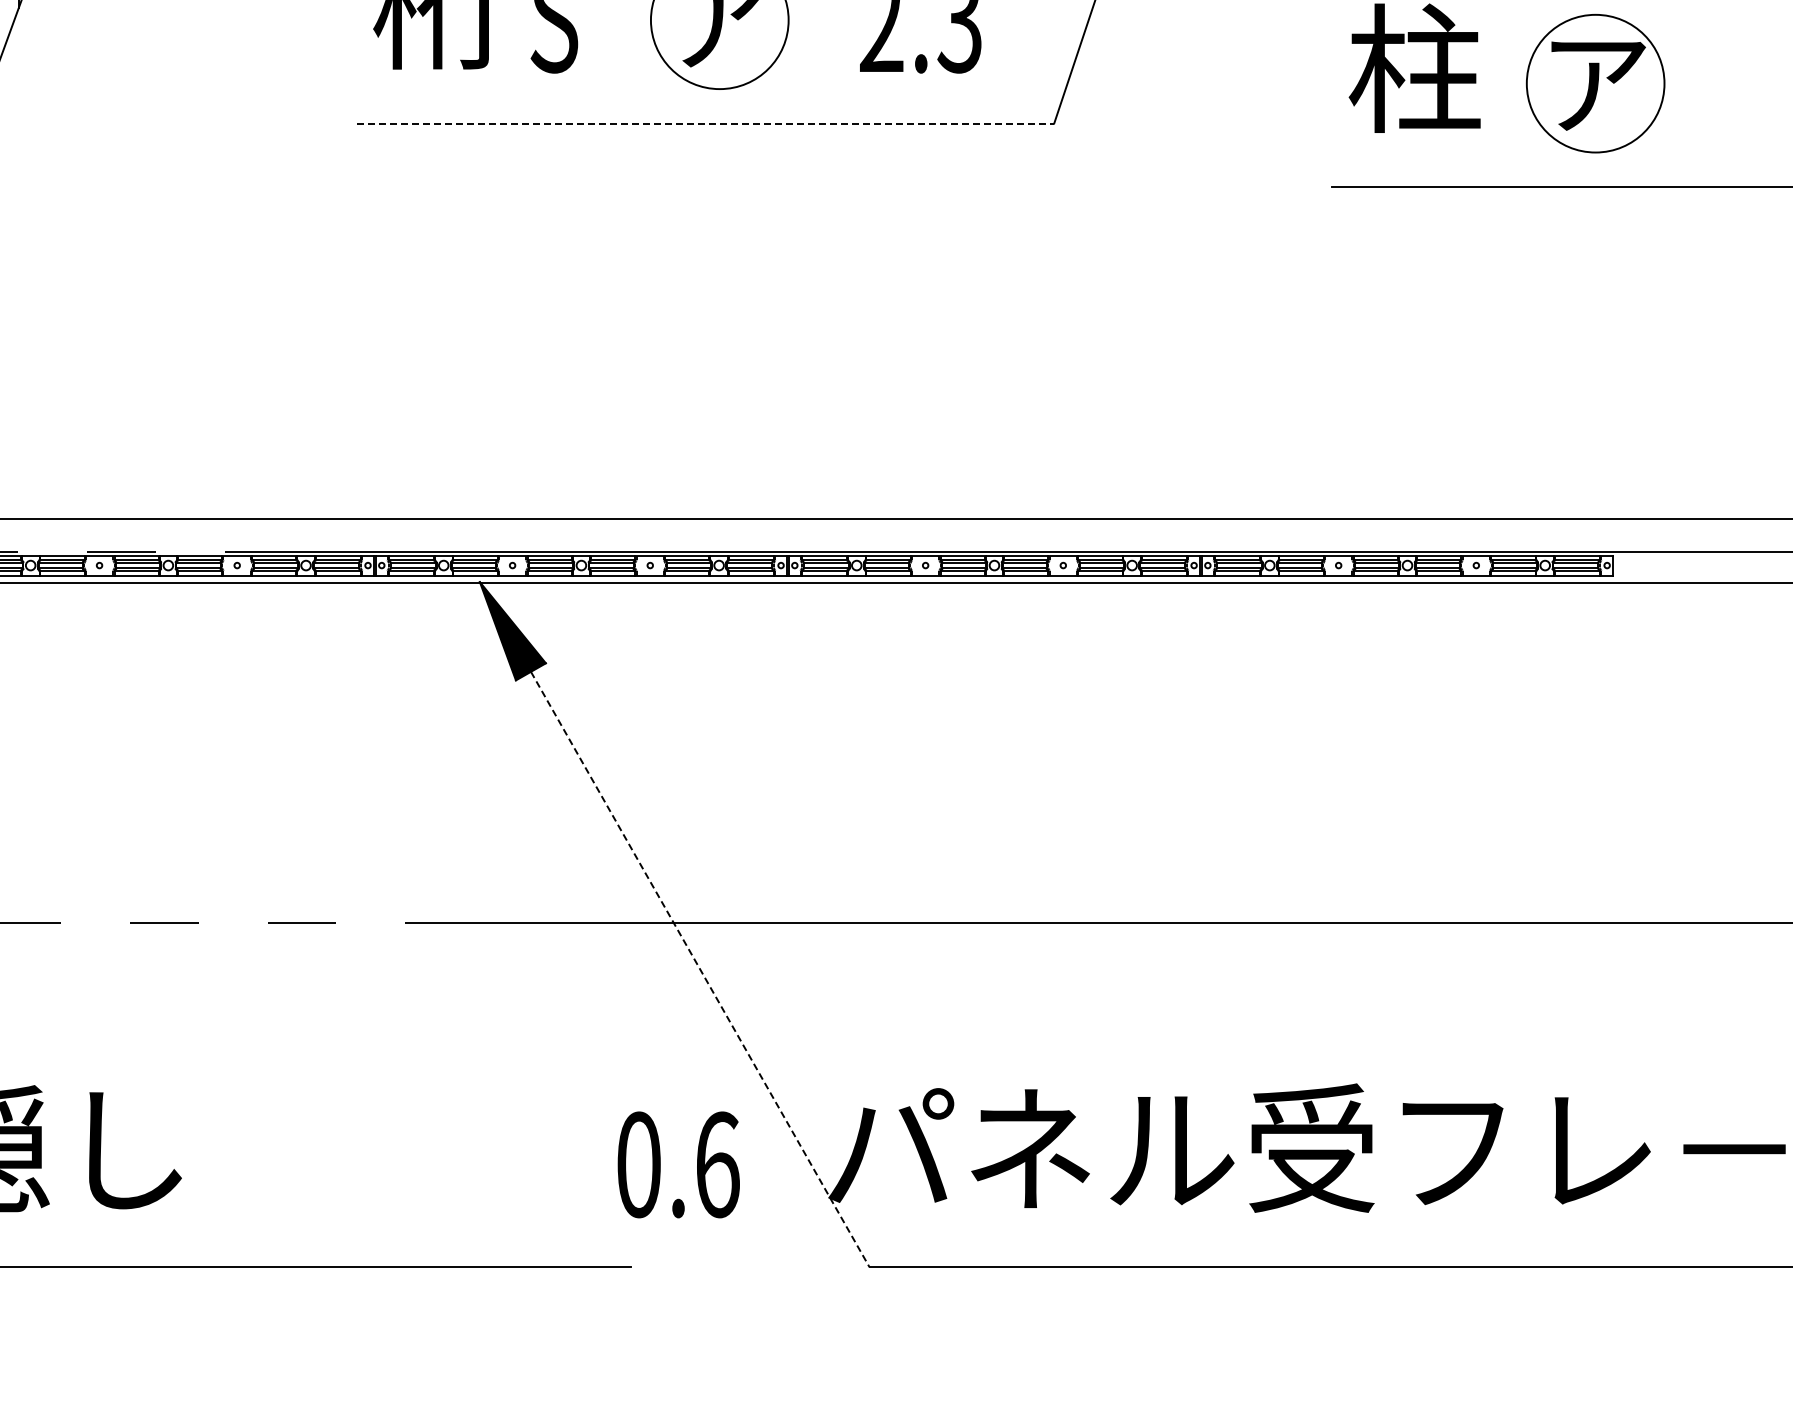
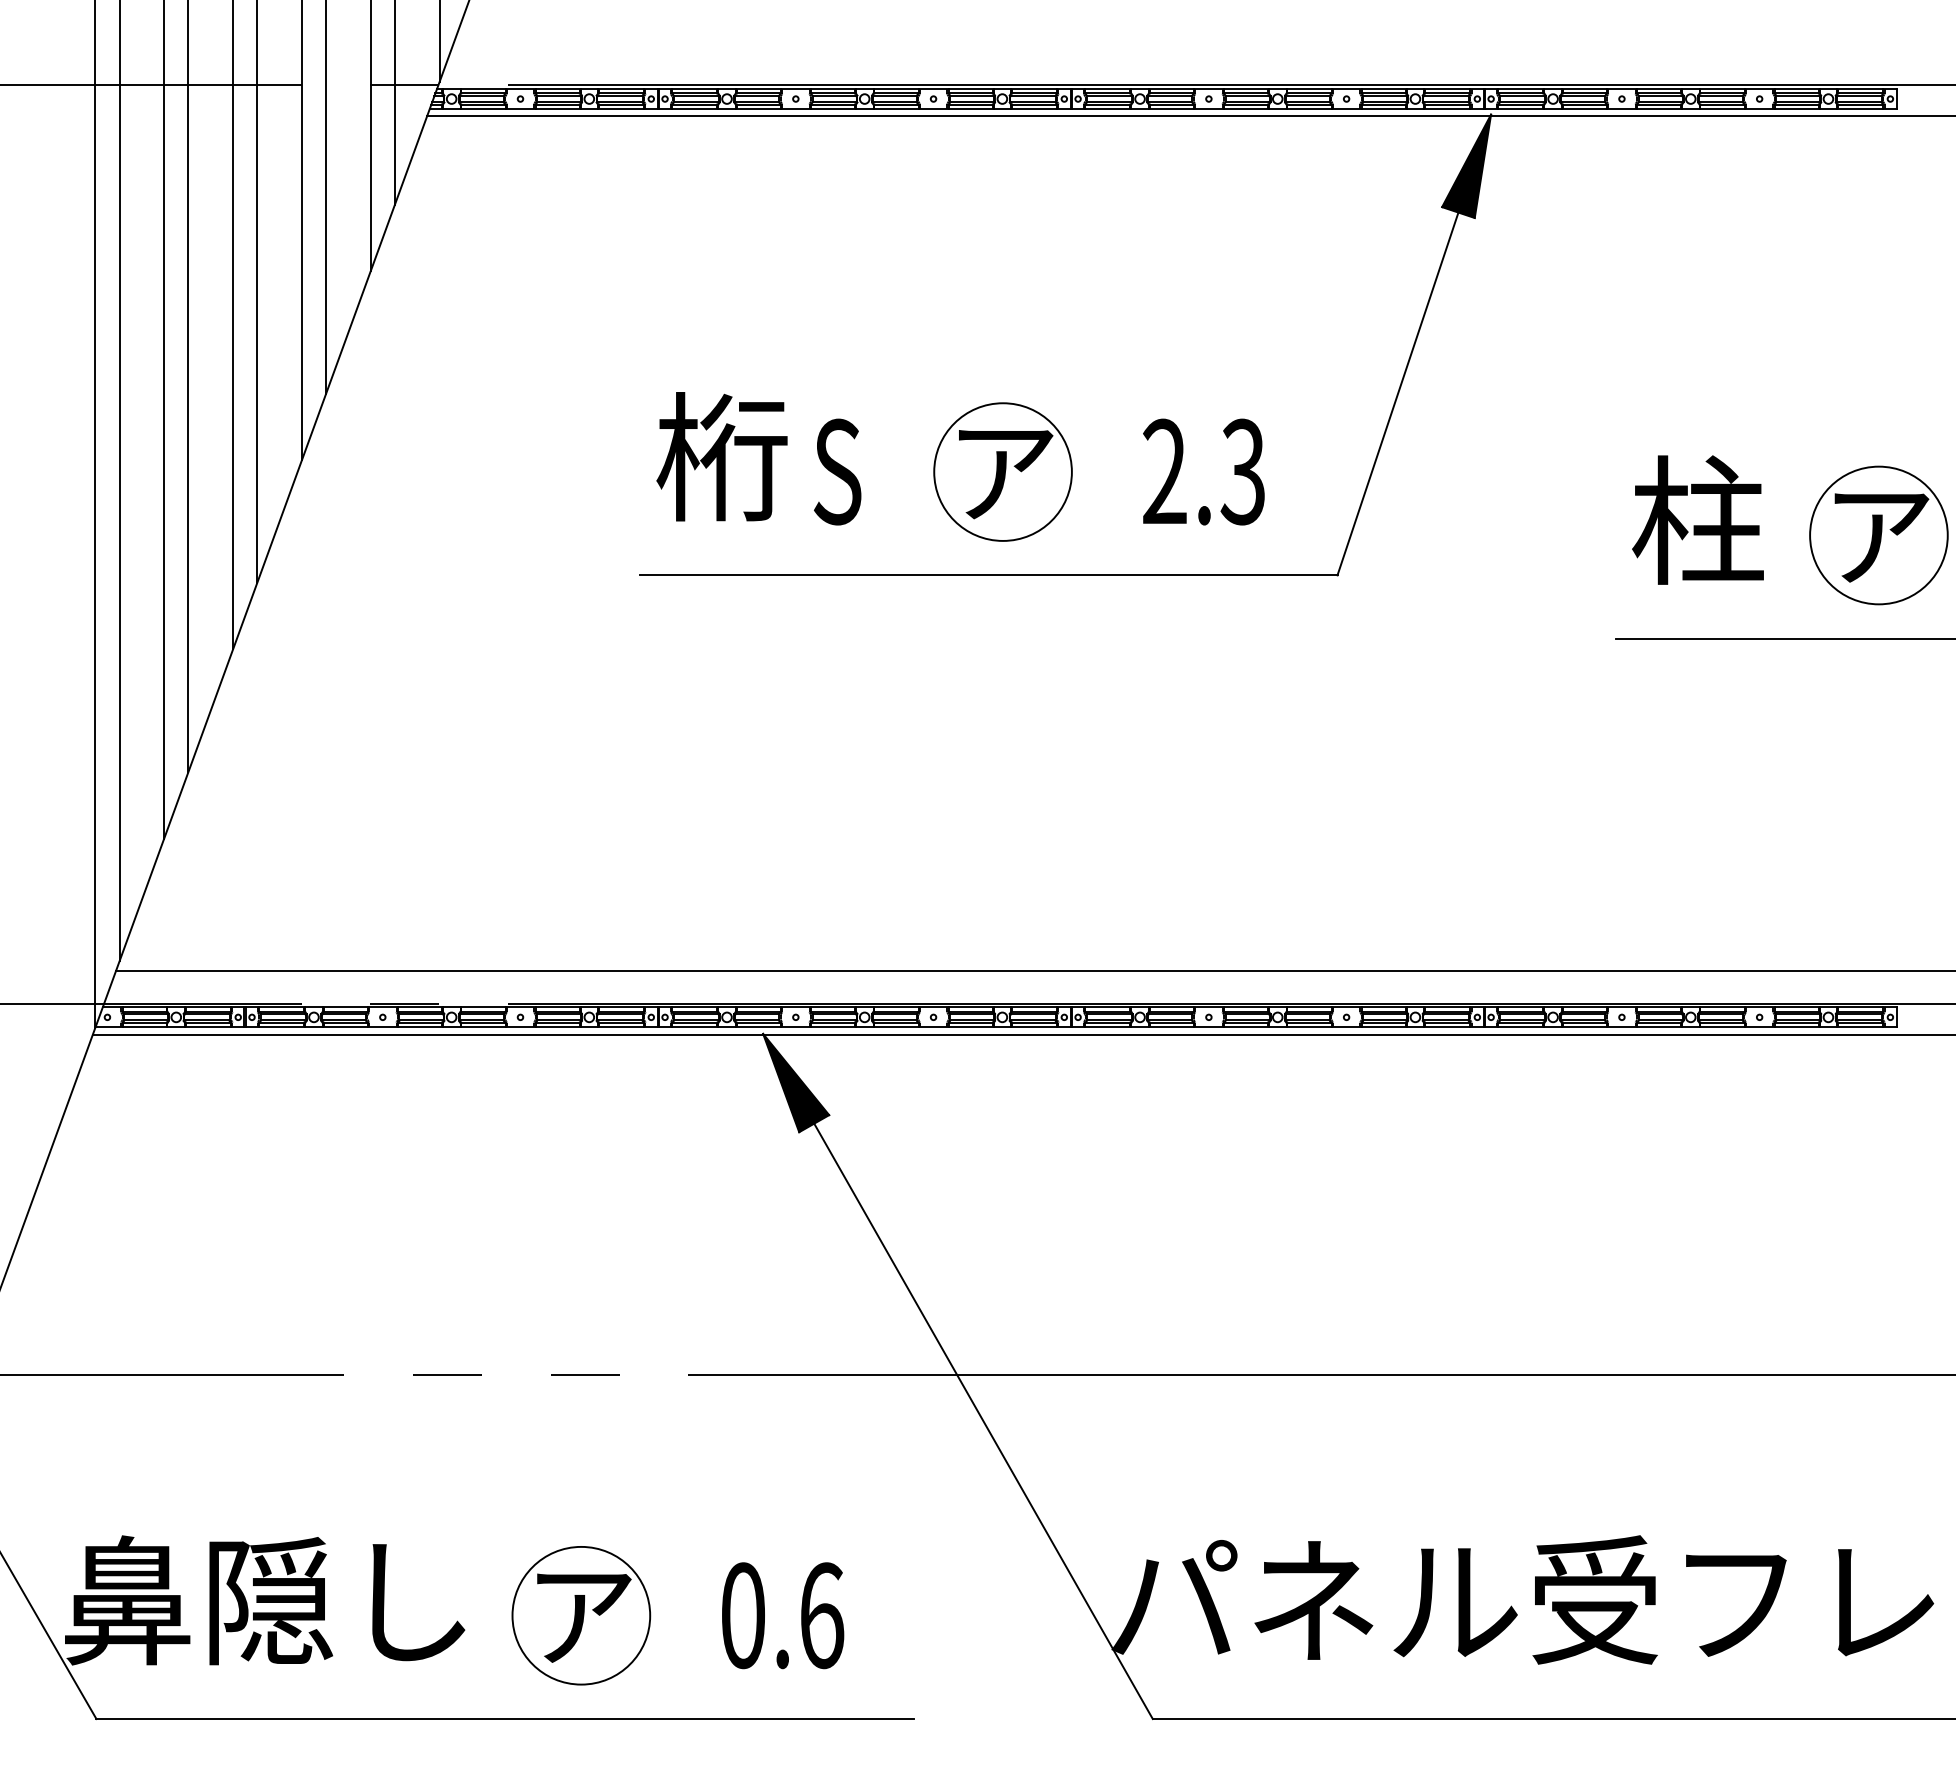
line: (705, 123) -> (988, 575), dashed -> solid
line: (700, 969) -> (983, 1421), dashed -> solid
part: (298, 1163) -> (581, 1615), added
text: (679, 1164) -> (783, 1615), moved

